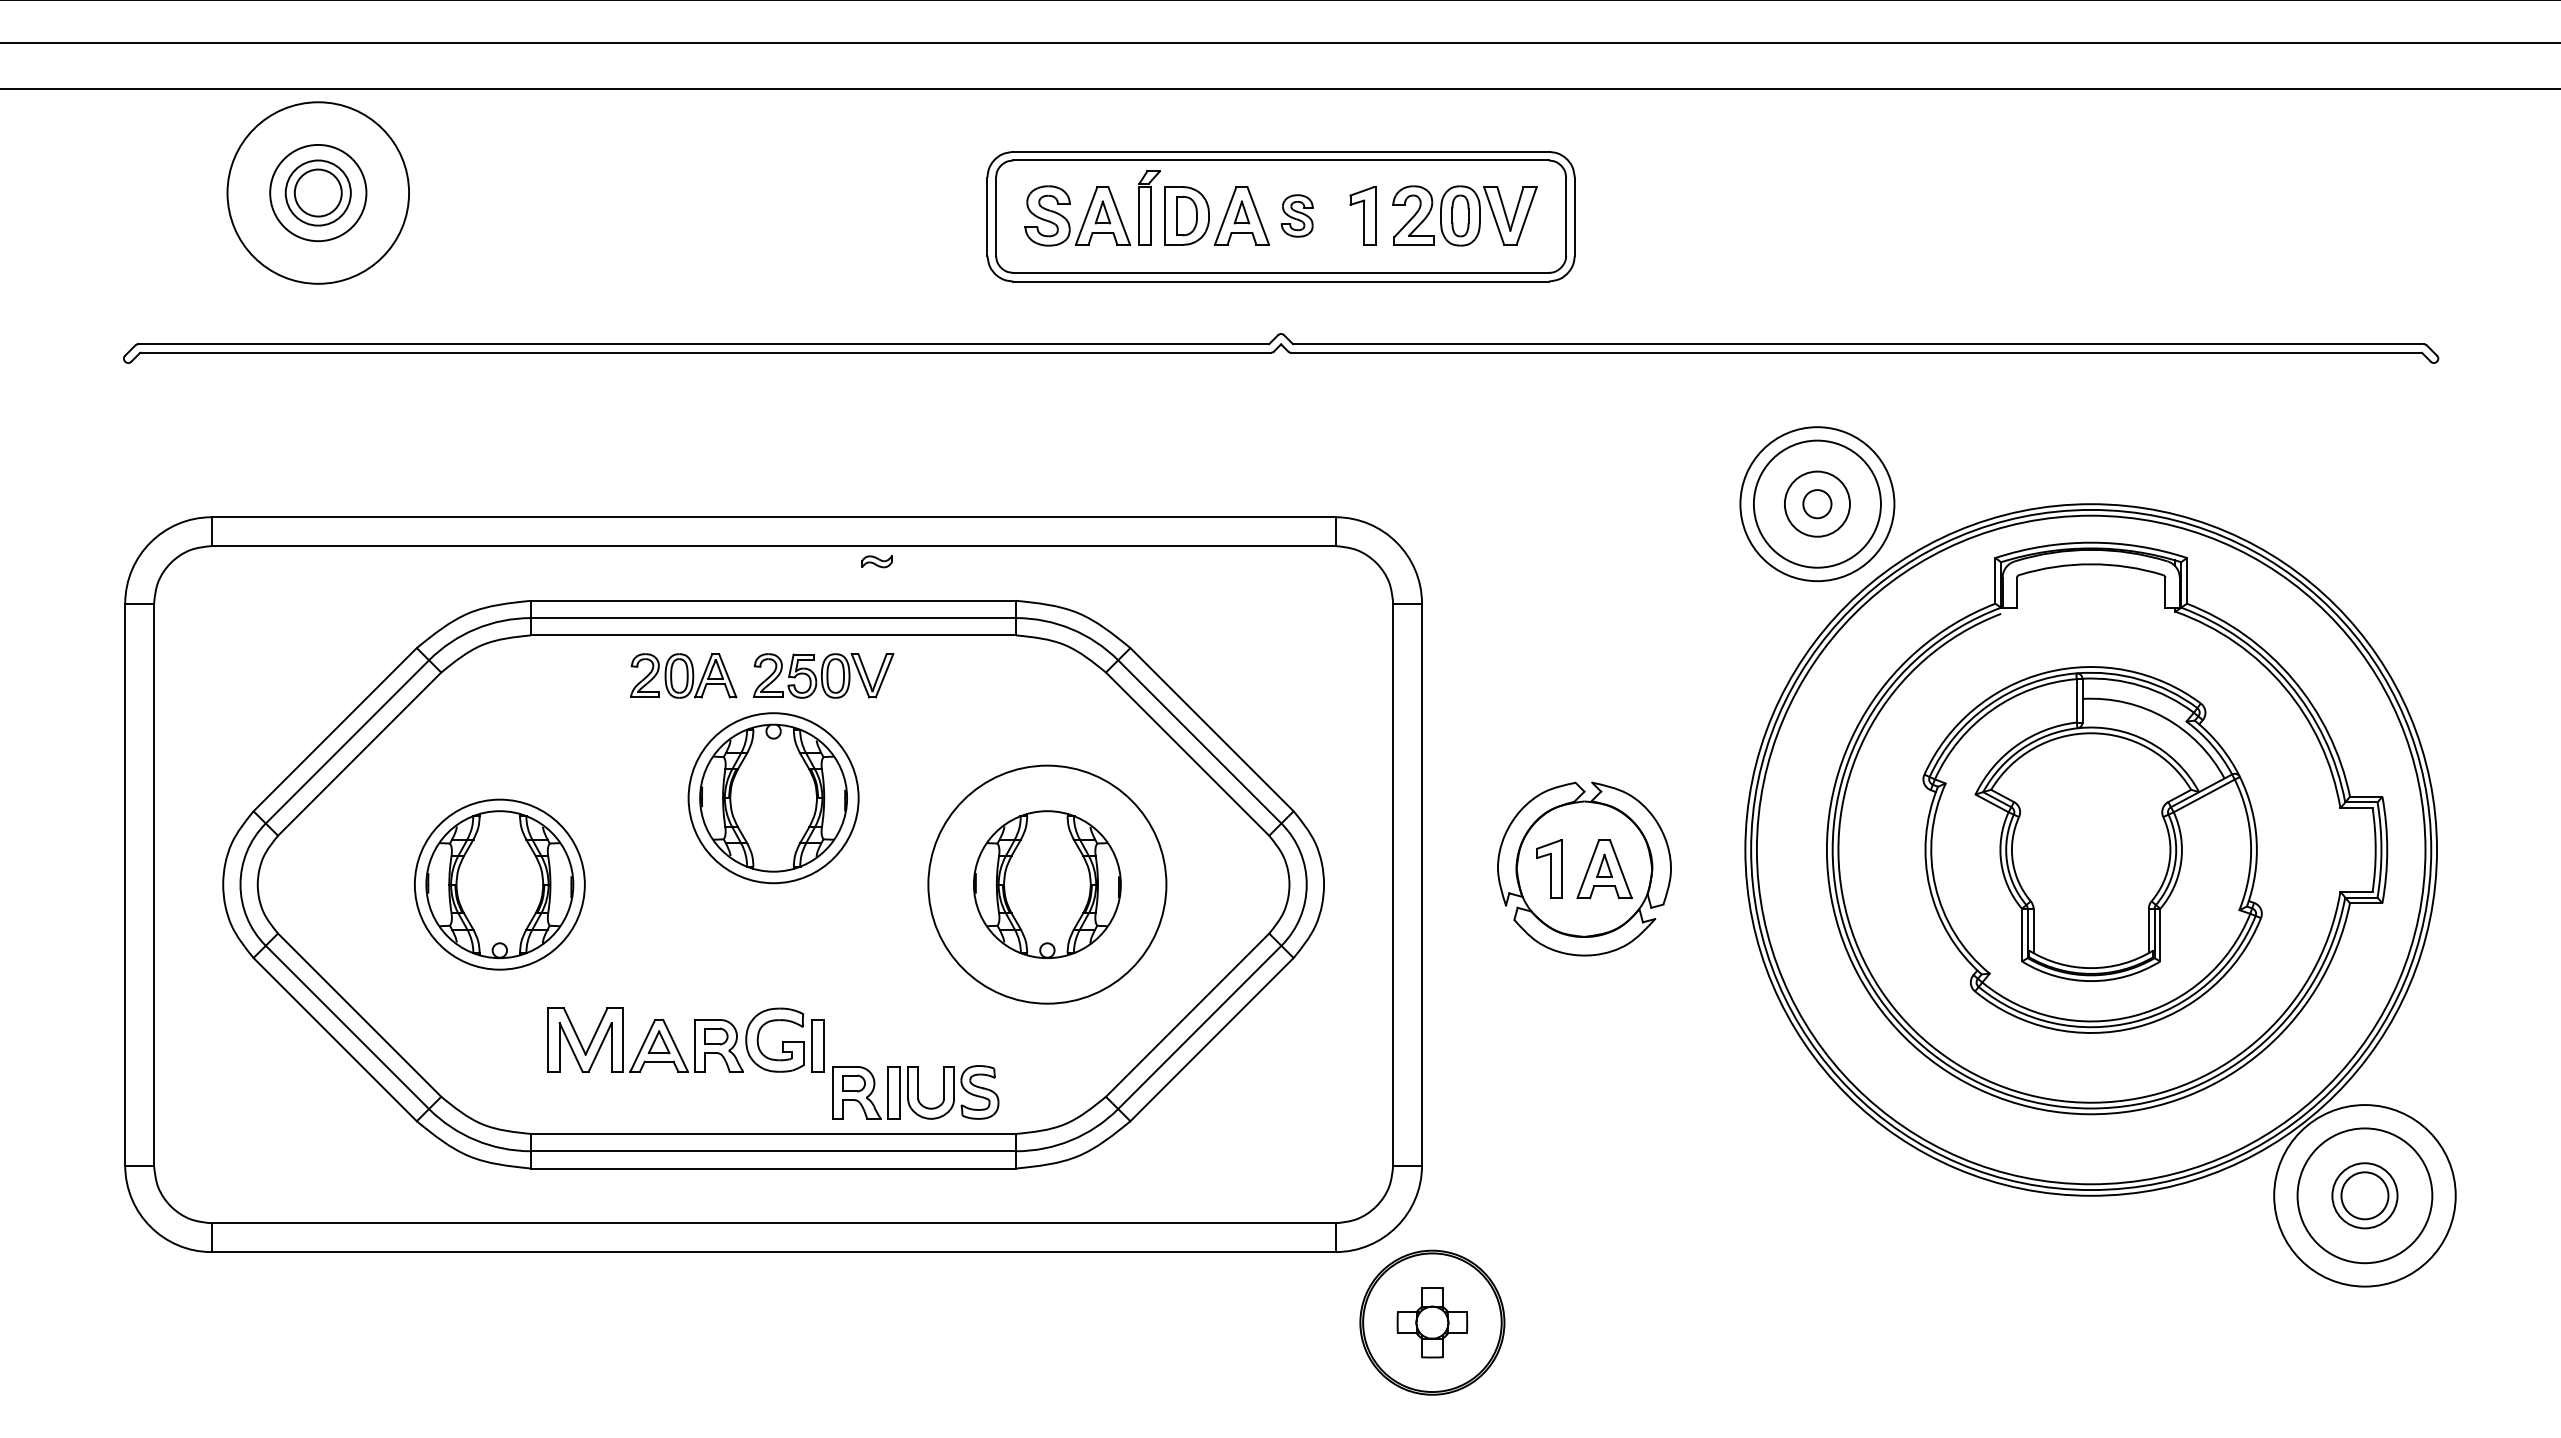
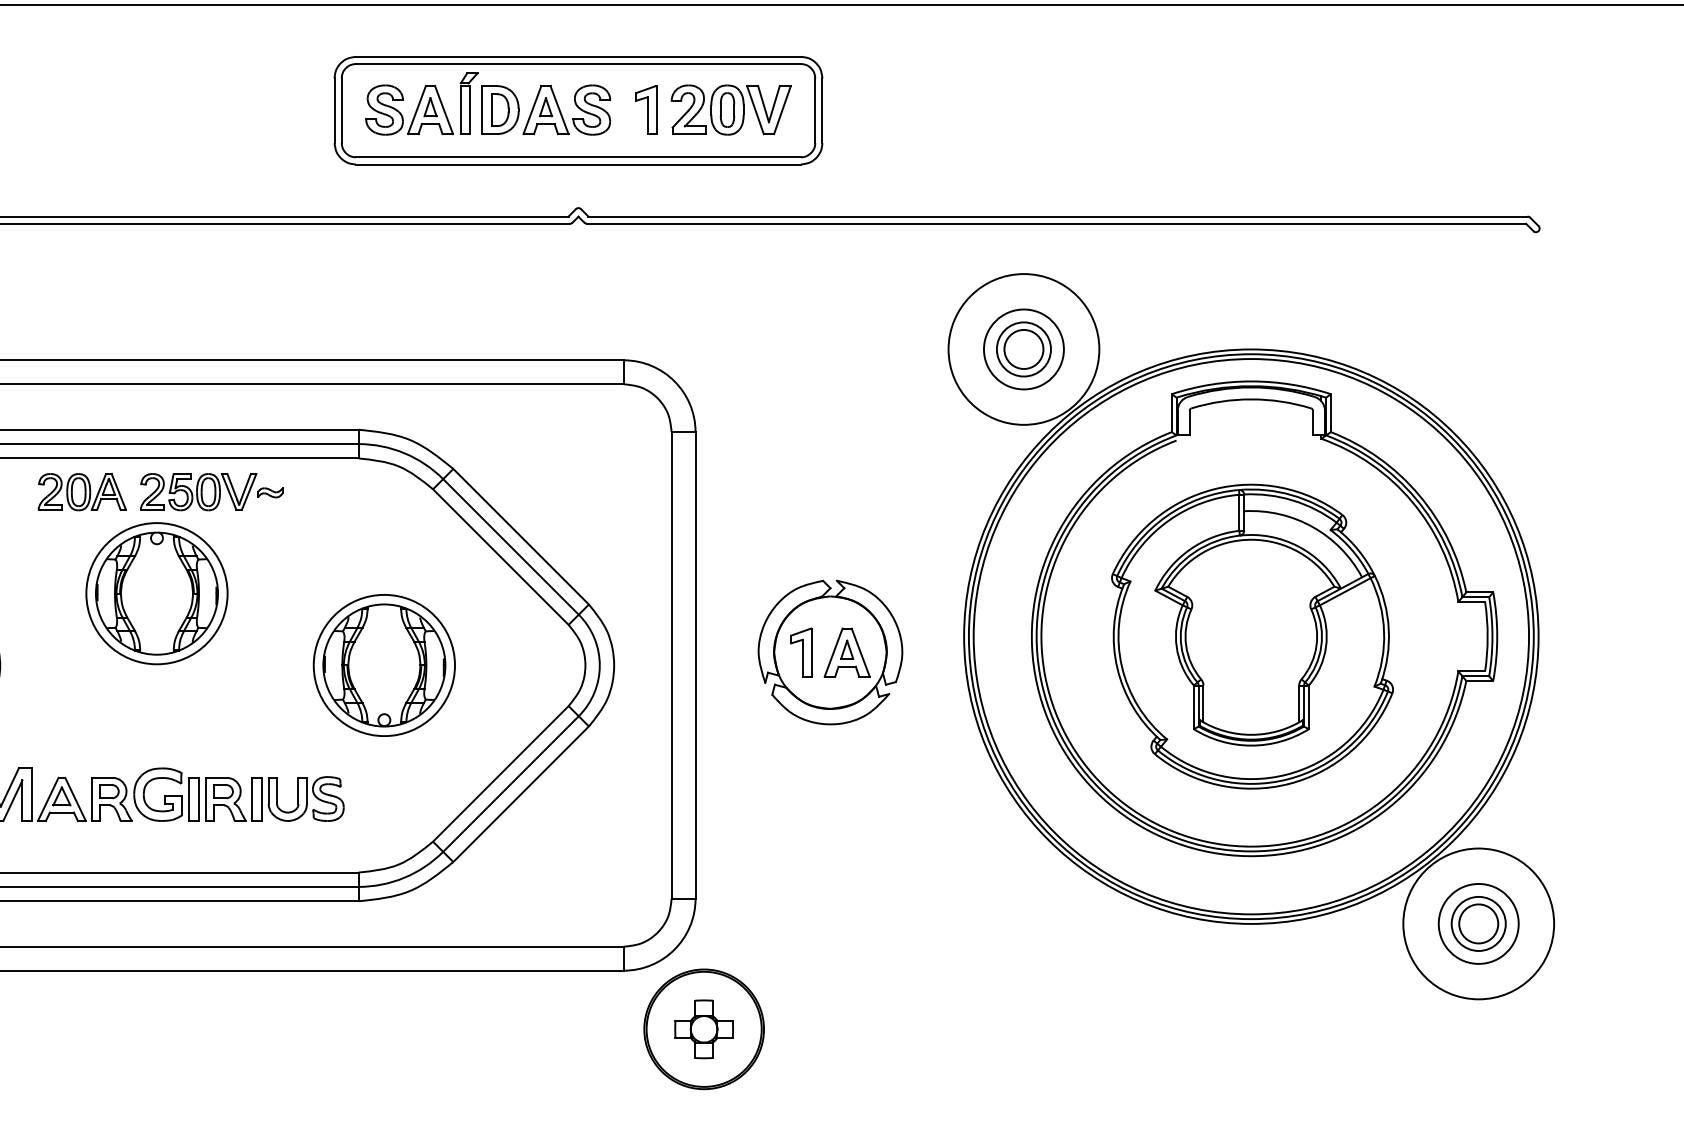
part: (1297, 215) -> (592, 109), size x1.43
circle: (1816, 503) -> (1023, 348), size x1.67
circle: (1817, 503) -> (1024, 348), size x1.43
circle: (1817, 504) -> (1024, 349), size x0.62
part: (876, 561) -> (269, 492), moved
circle: (1047, 884) -> (384, 665), size x0.71
part: (915, 1092) -> (274, 799), moved
circle: (2364, 1195) -> (1478, 923), size x0.71

